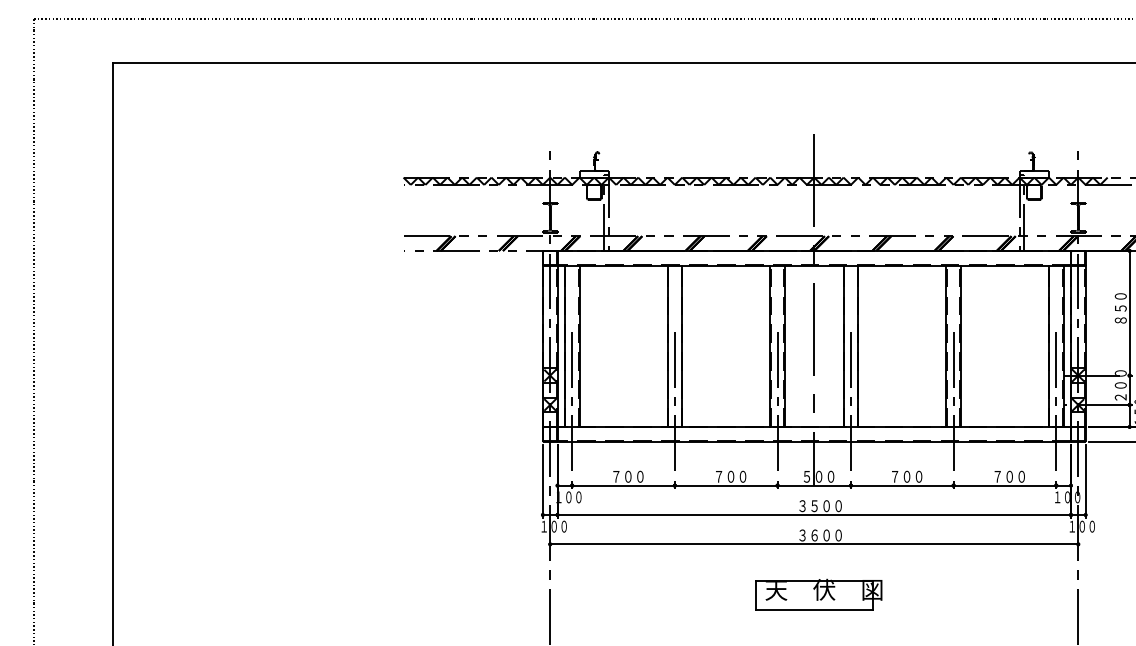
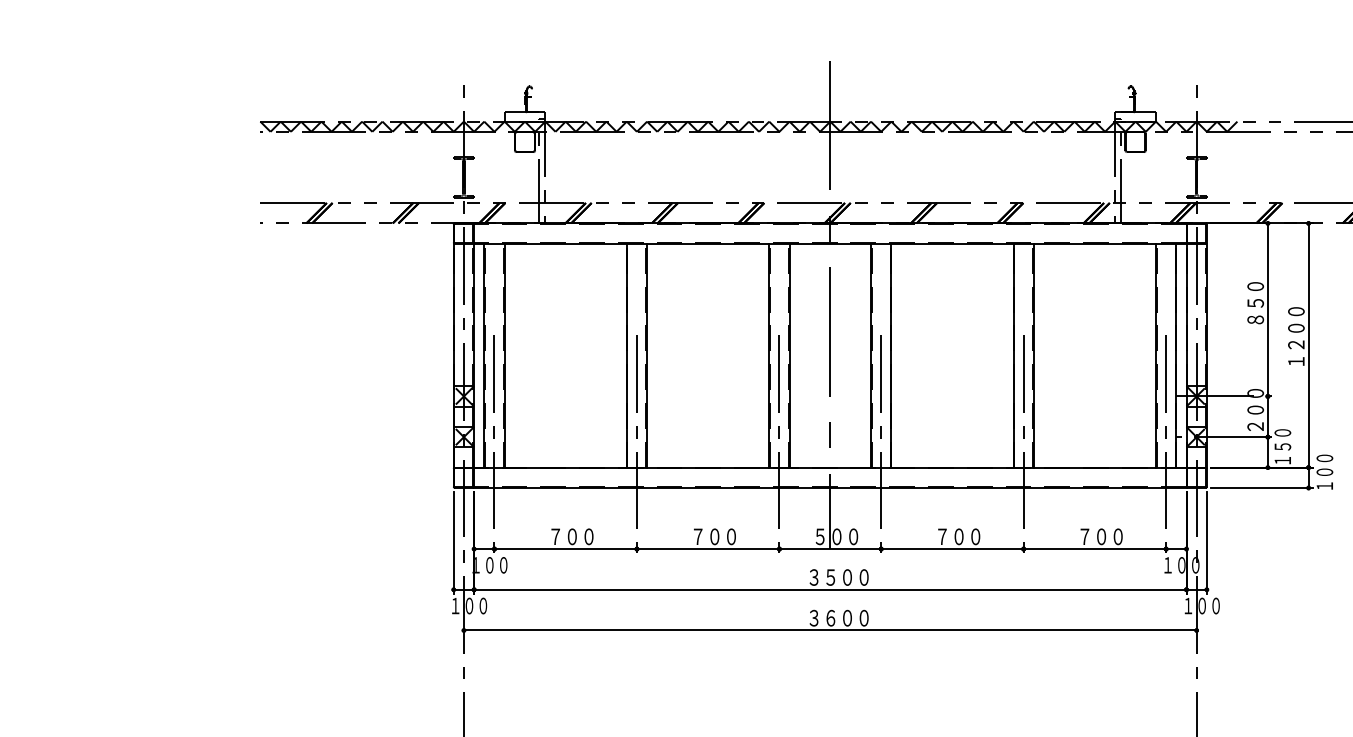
part: (818, 594) -> (836, 700), removed

